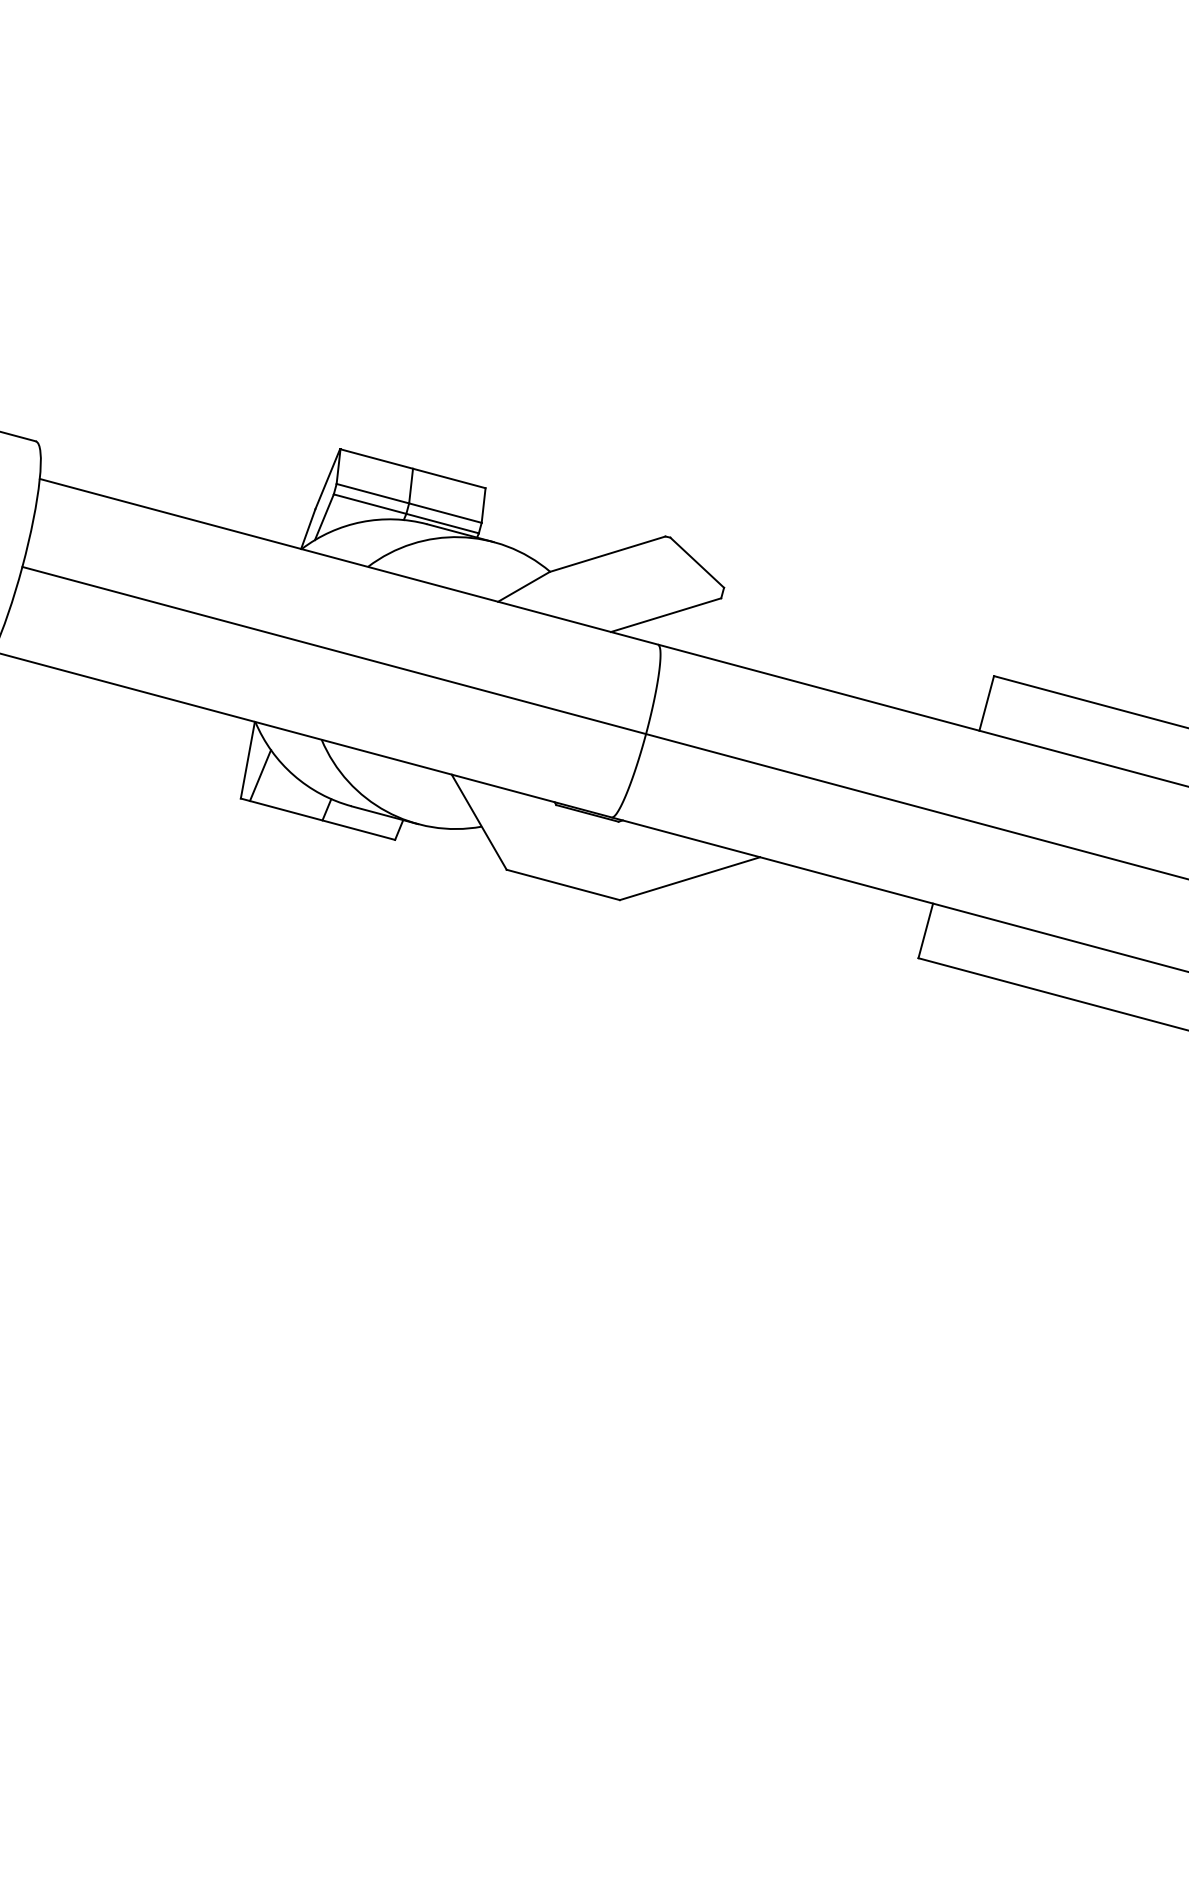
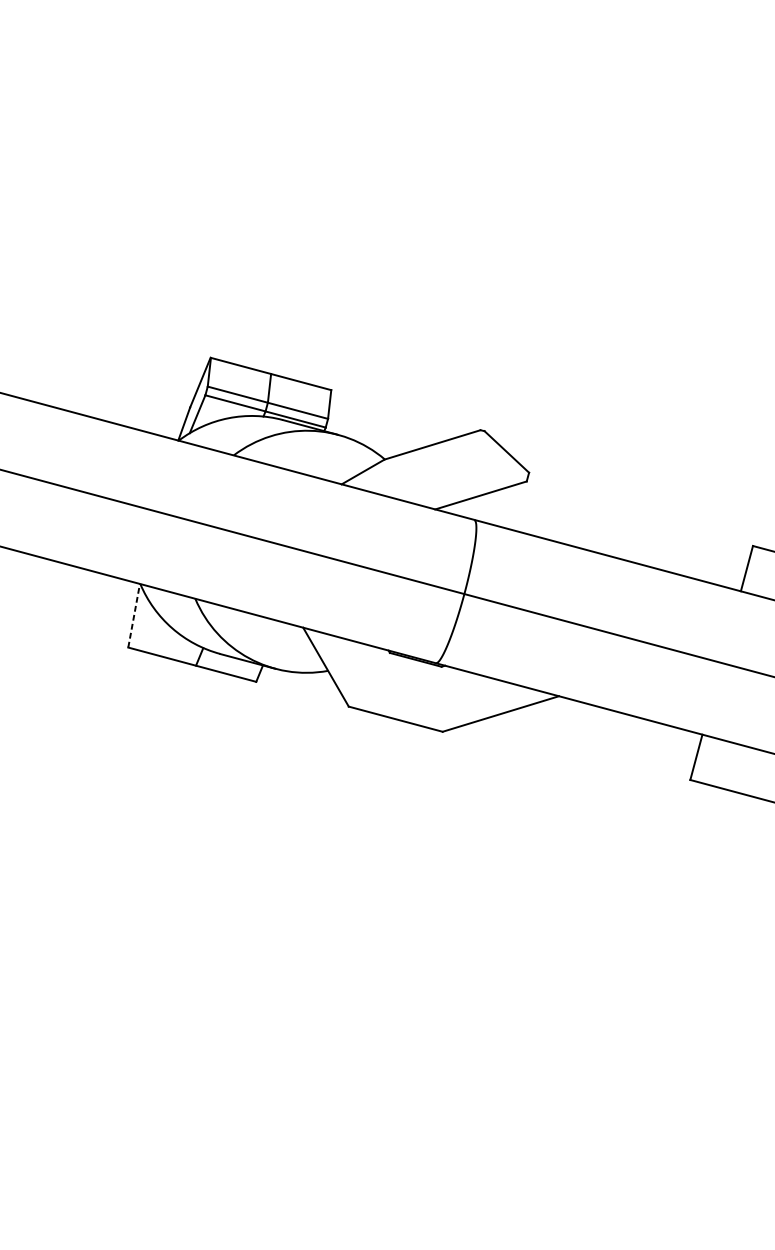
line: (247, 760) -> (133, 615), solid -> dashed
line: (259, 775) -> (143, 628), removed

